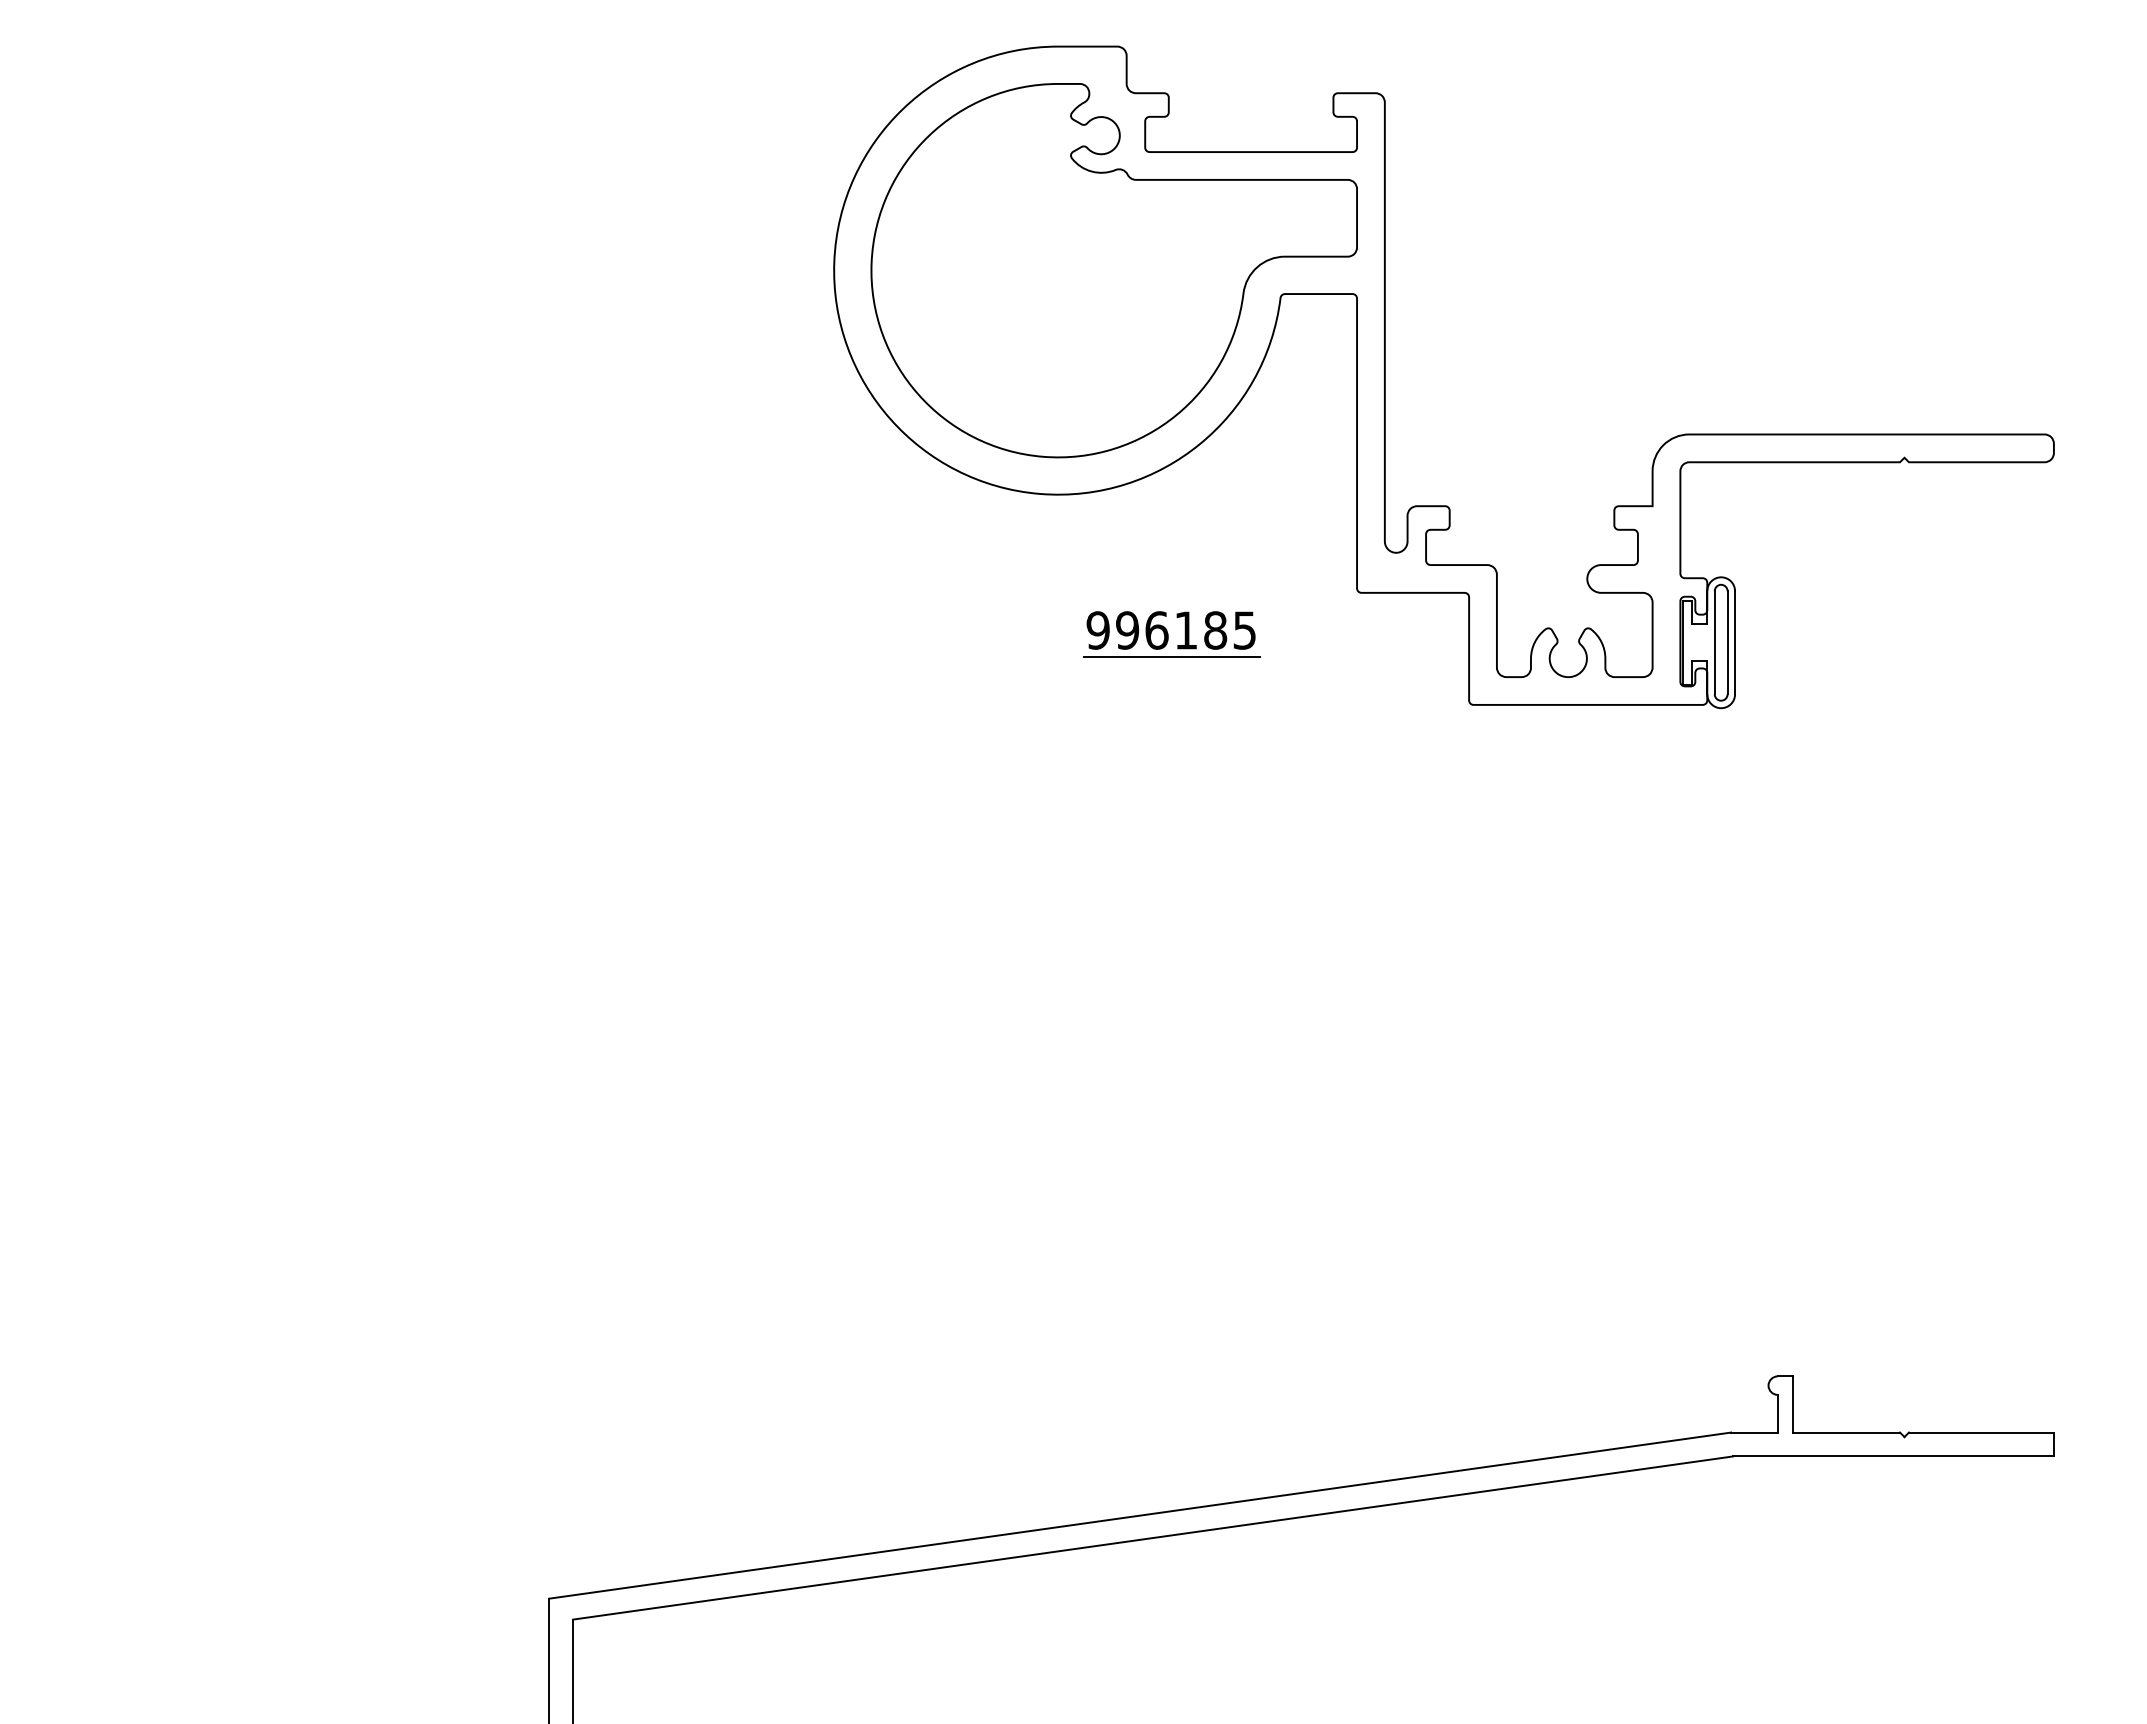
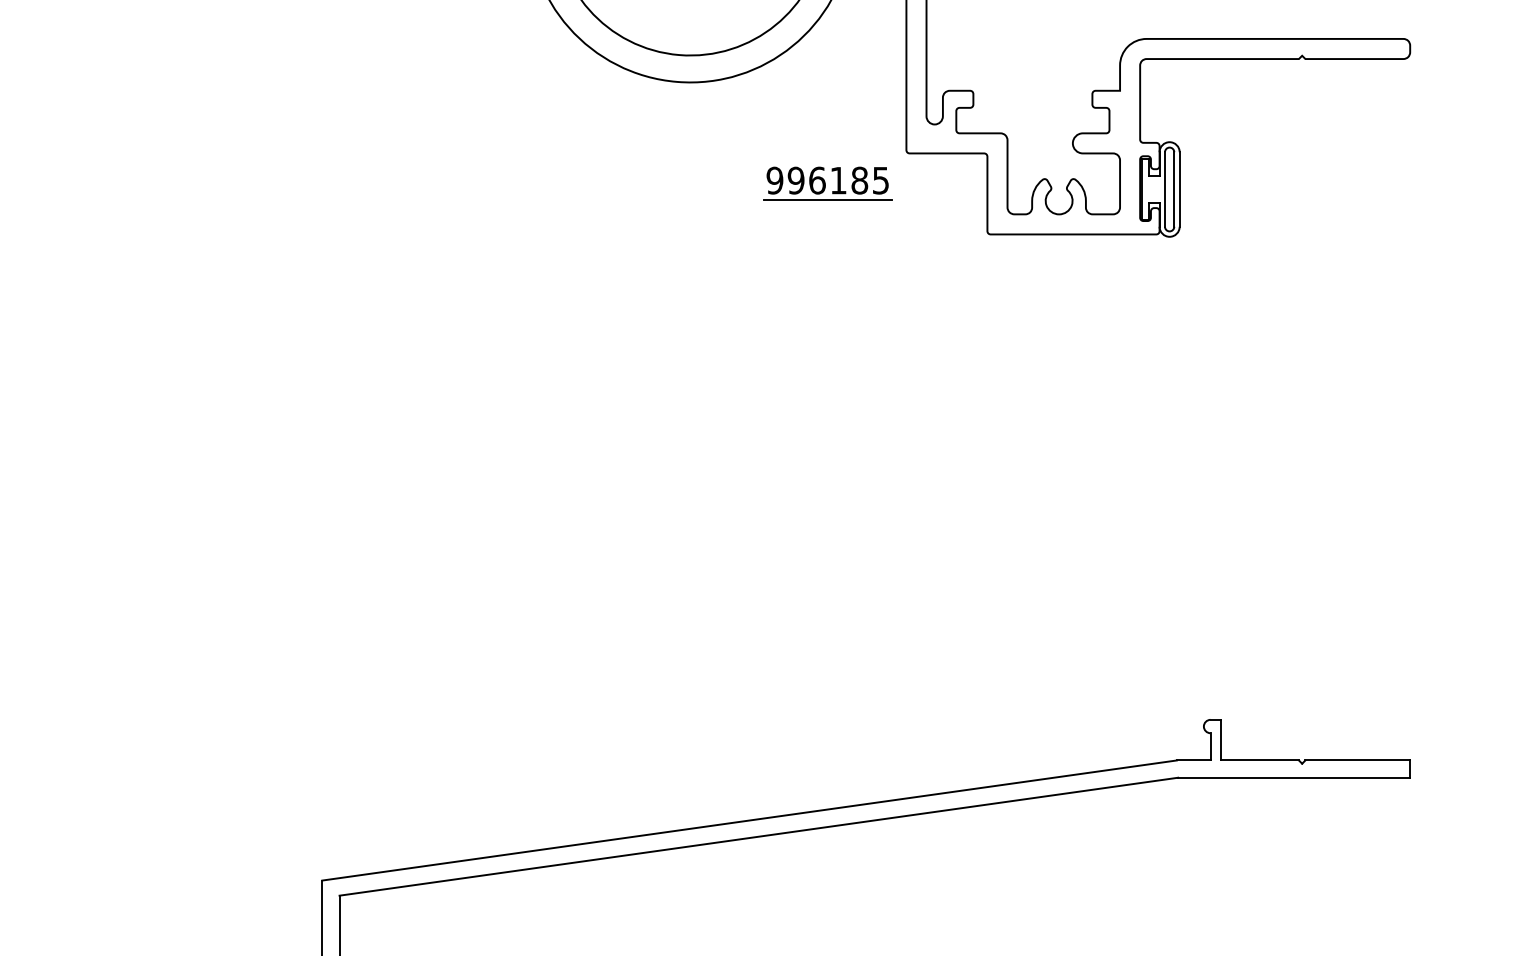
part: (1171, 634) -> (827, 183), moved

